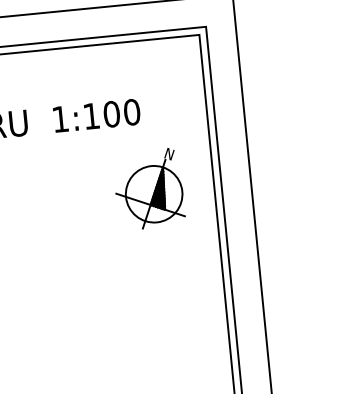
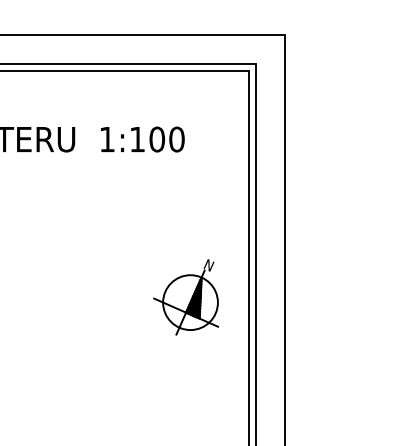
part: (149, 189) -> (186, 297), moved

